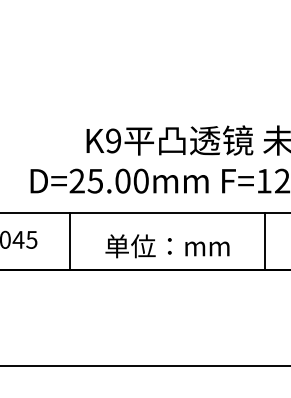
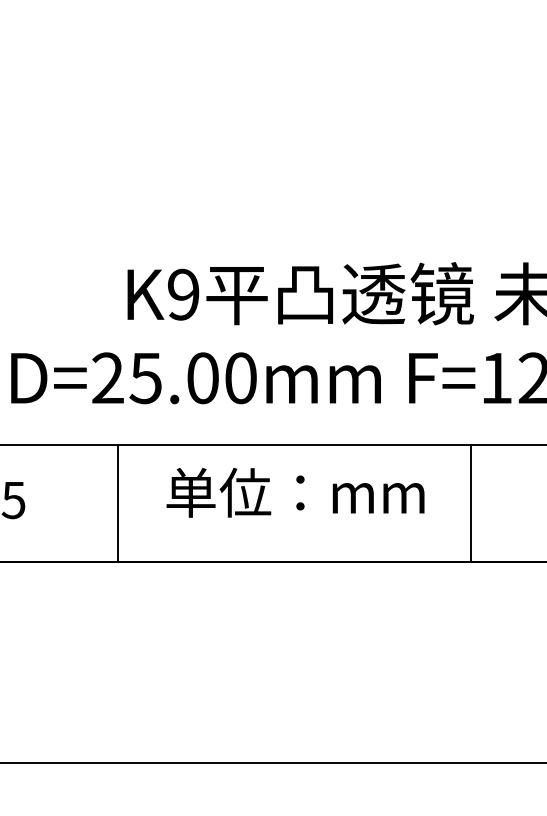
line: (69, 241) -> (116, 503), moved
line: (264, 241) -> (470, 503), moved
text: (167, 246) -> (295, 493), moved

